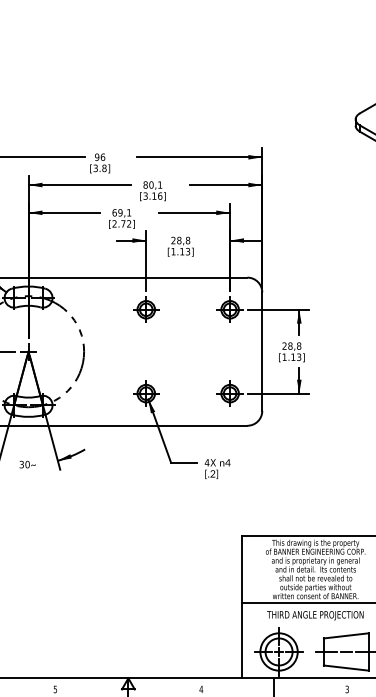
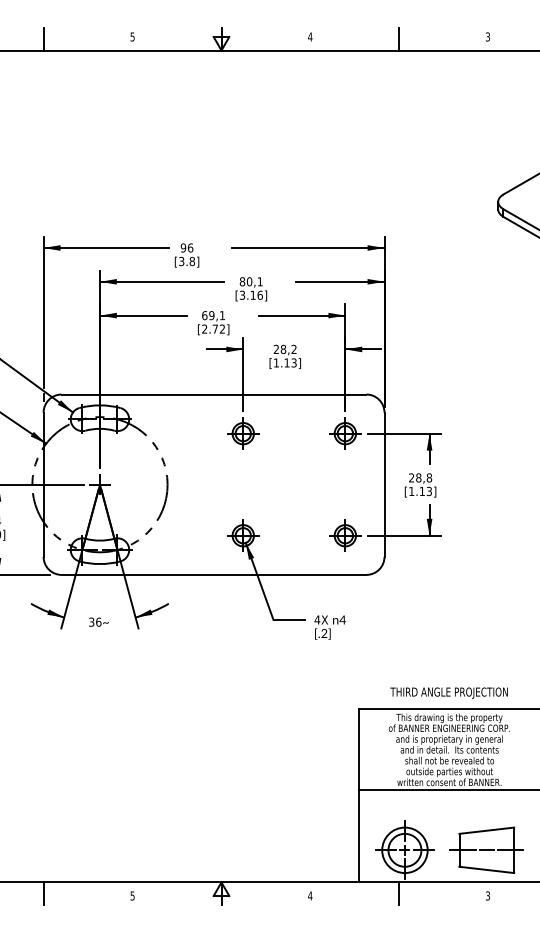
text: (187, 240) -> (293, 349), 28,8 -> 28,2
text: (27, 464) -> (98, 621), 30 -> 36
text: (314, 615) -> (448, 692), moved

